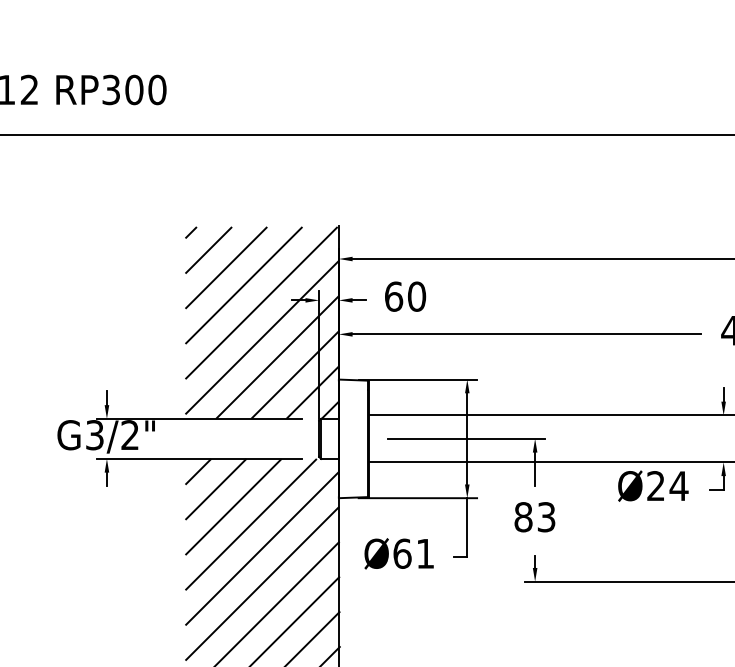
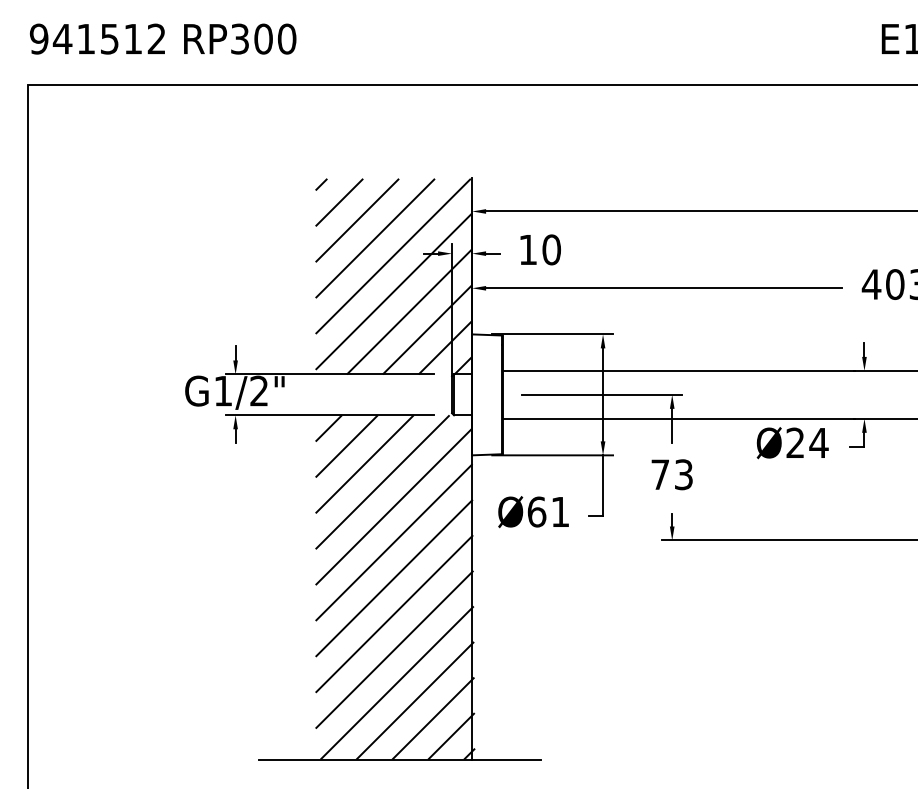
text: (394, 296) -> (528, 249), 60 -> 10
text: (95, 434) -> (223, 390), G3/2" -> G1/2"
text: (523, 516) -> (660, 474), 83 -> 73

